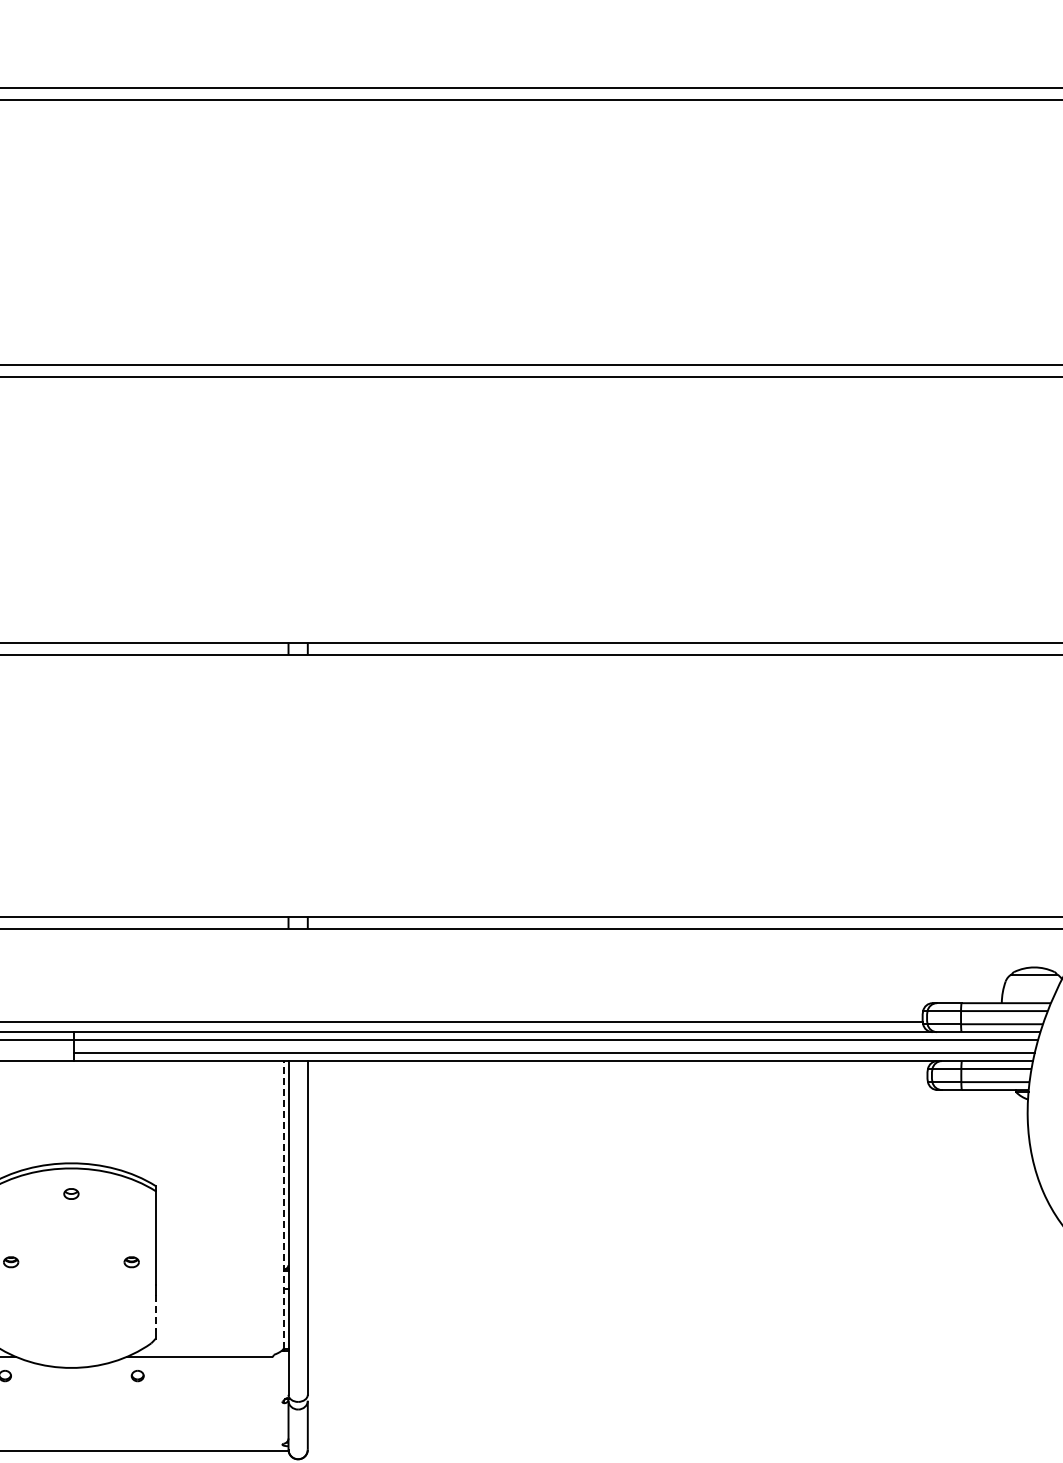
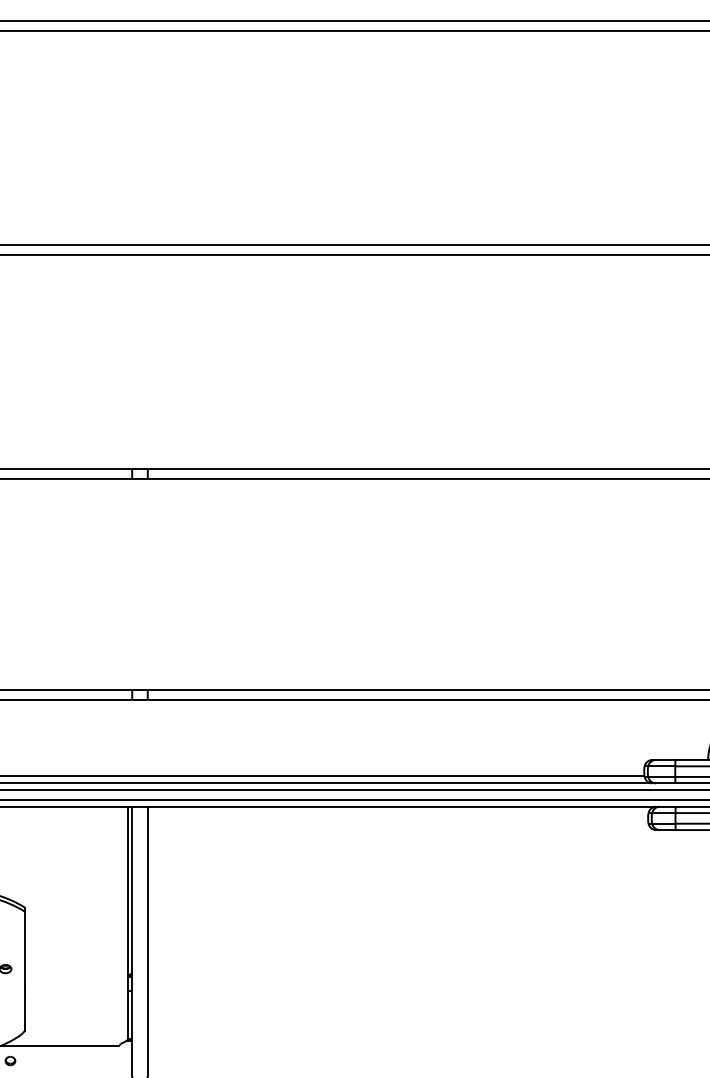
line: (283, 1204) -> (128, 922), dashed -> solid
line: (155, 1312) -> (24, 1009), dashed -> solid

